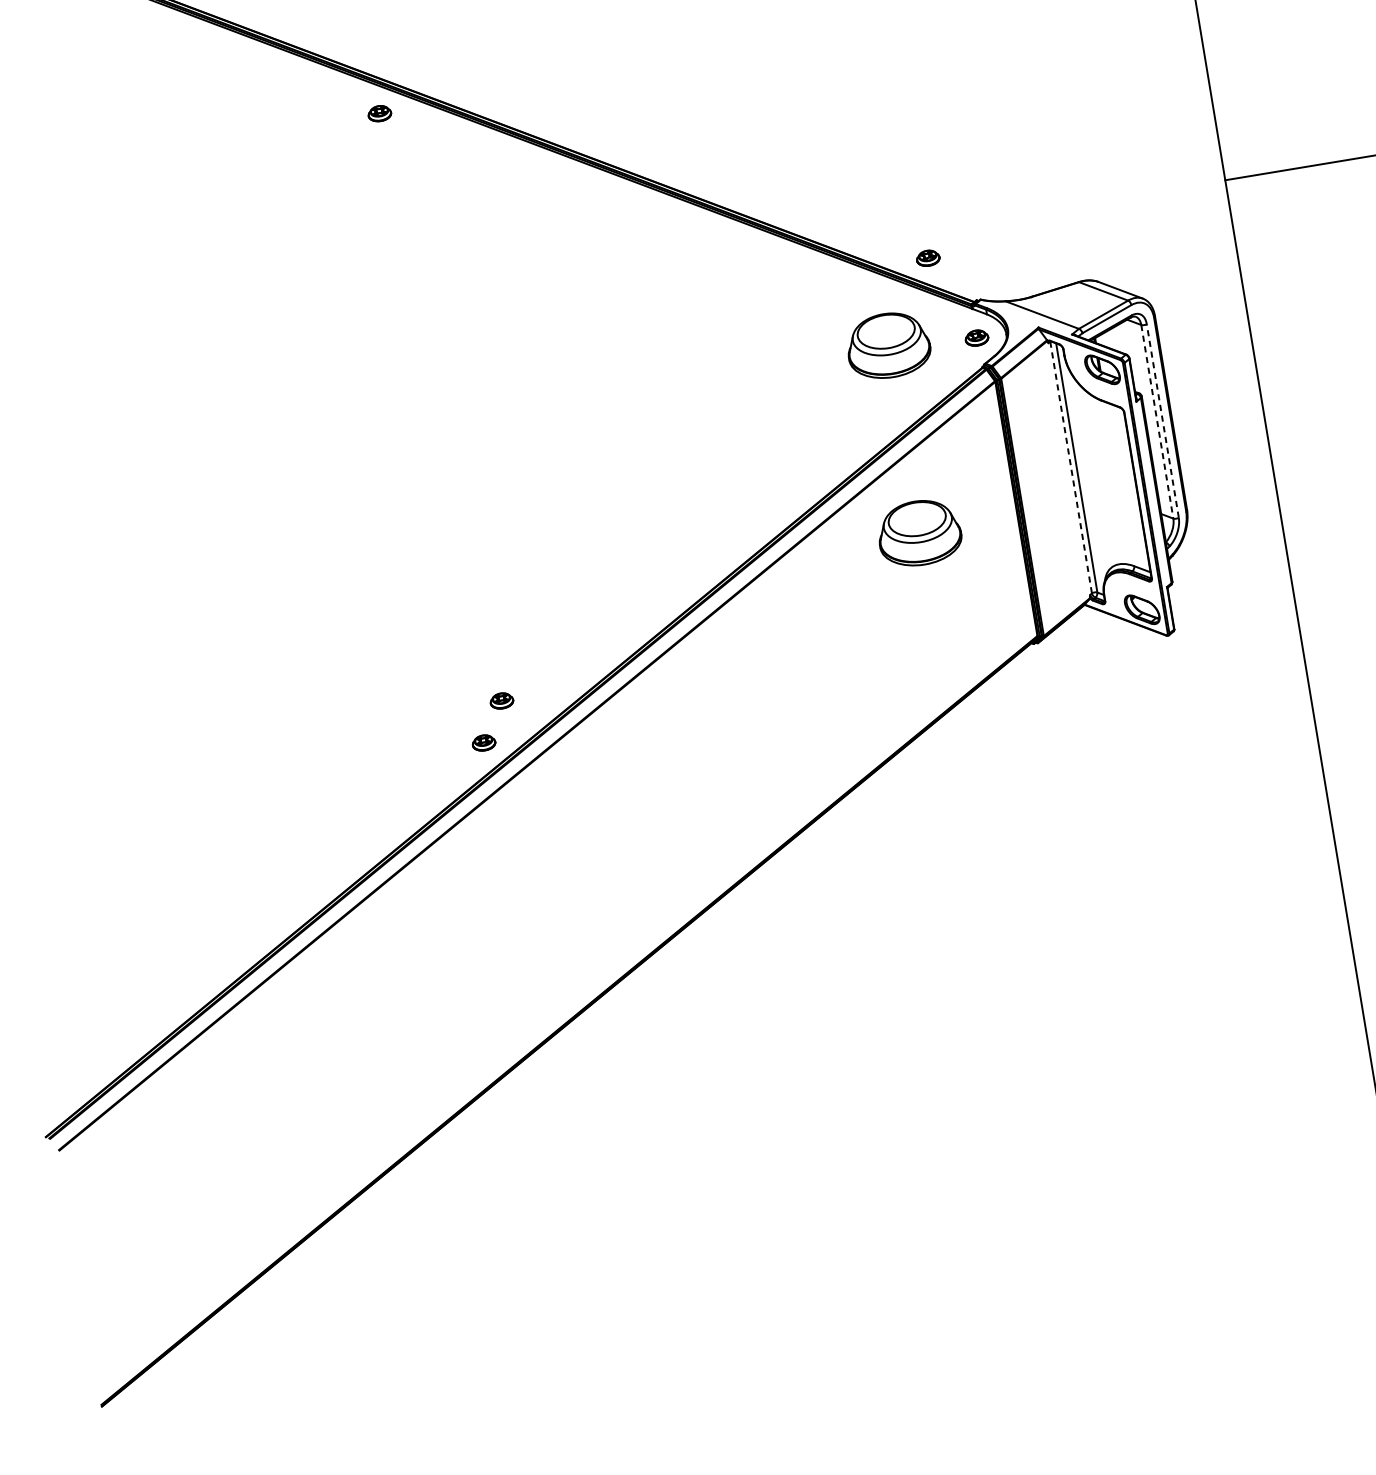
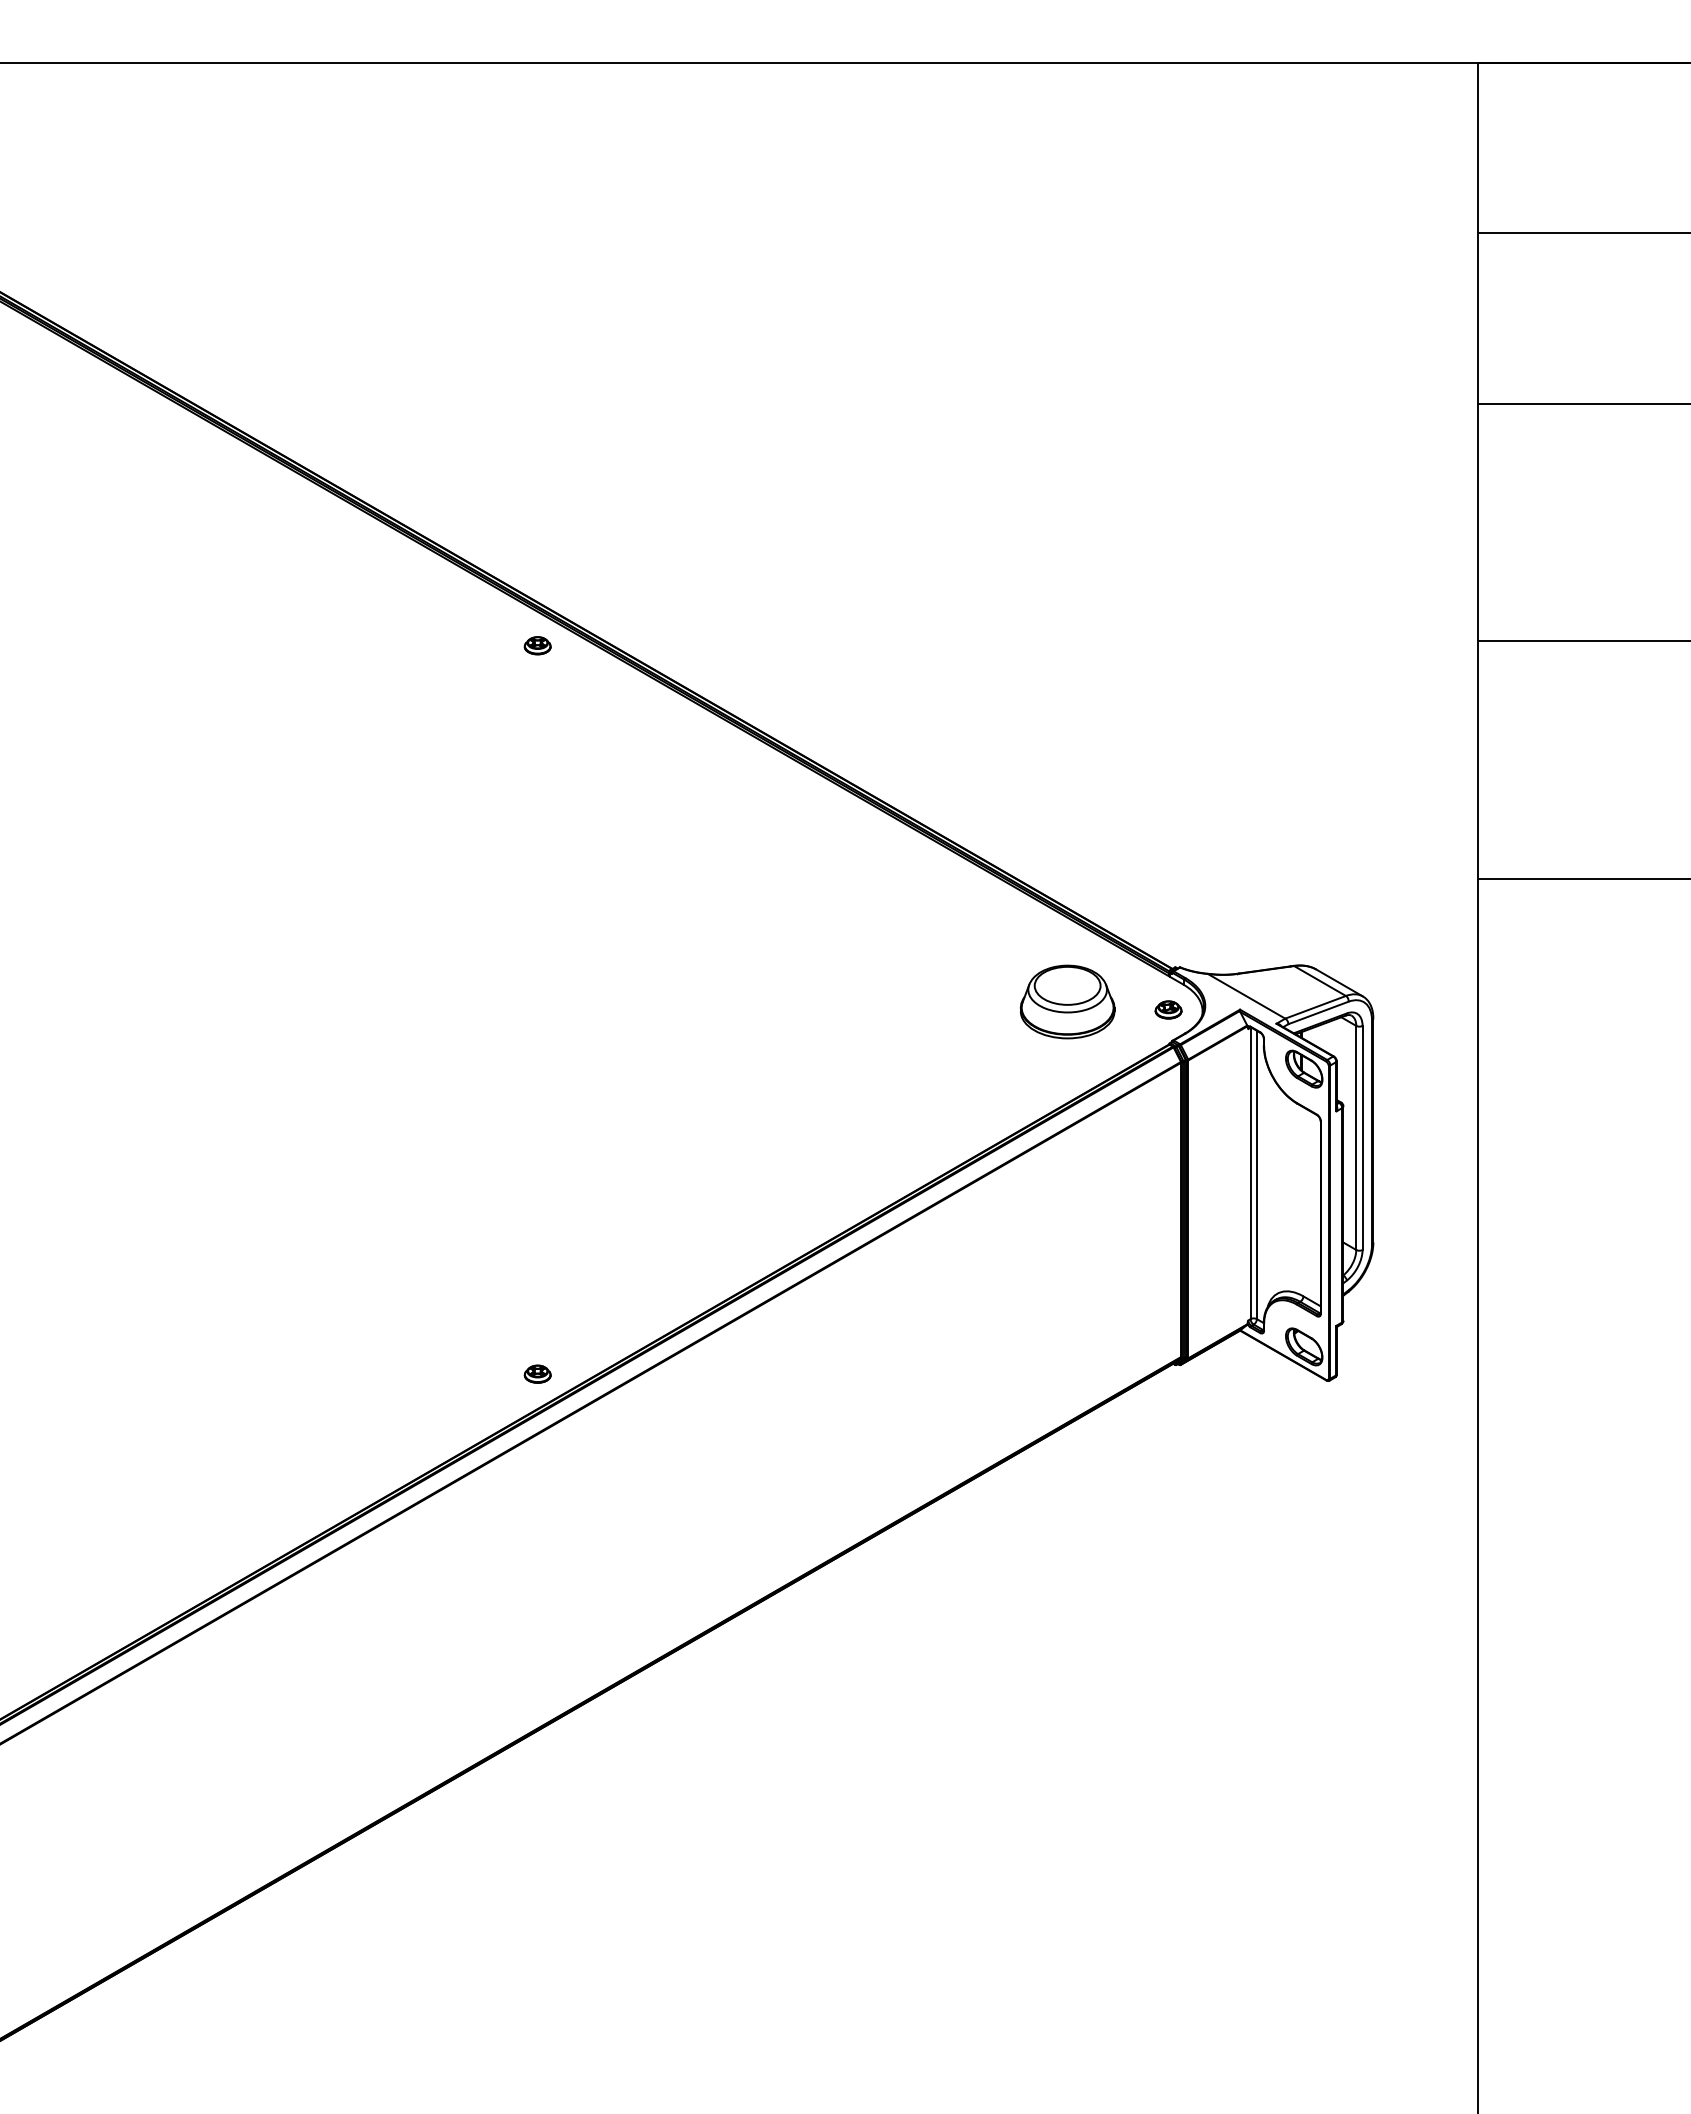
part: (928, 257) -> (1128, 910), removed
line: (1162, 420) -> (1362, 1137), dashed -> solid
line: (1157, 422) -> (1356, 1138), dashed -> solid
line: (1071, 467) -> (1250, 1173), dashed -> solid
part: (919, 532) -> (1067, 1218), removed
part: (501, 700) -> (565, 1329), removed

